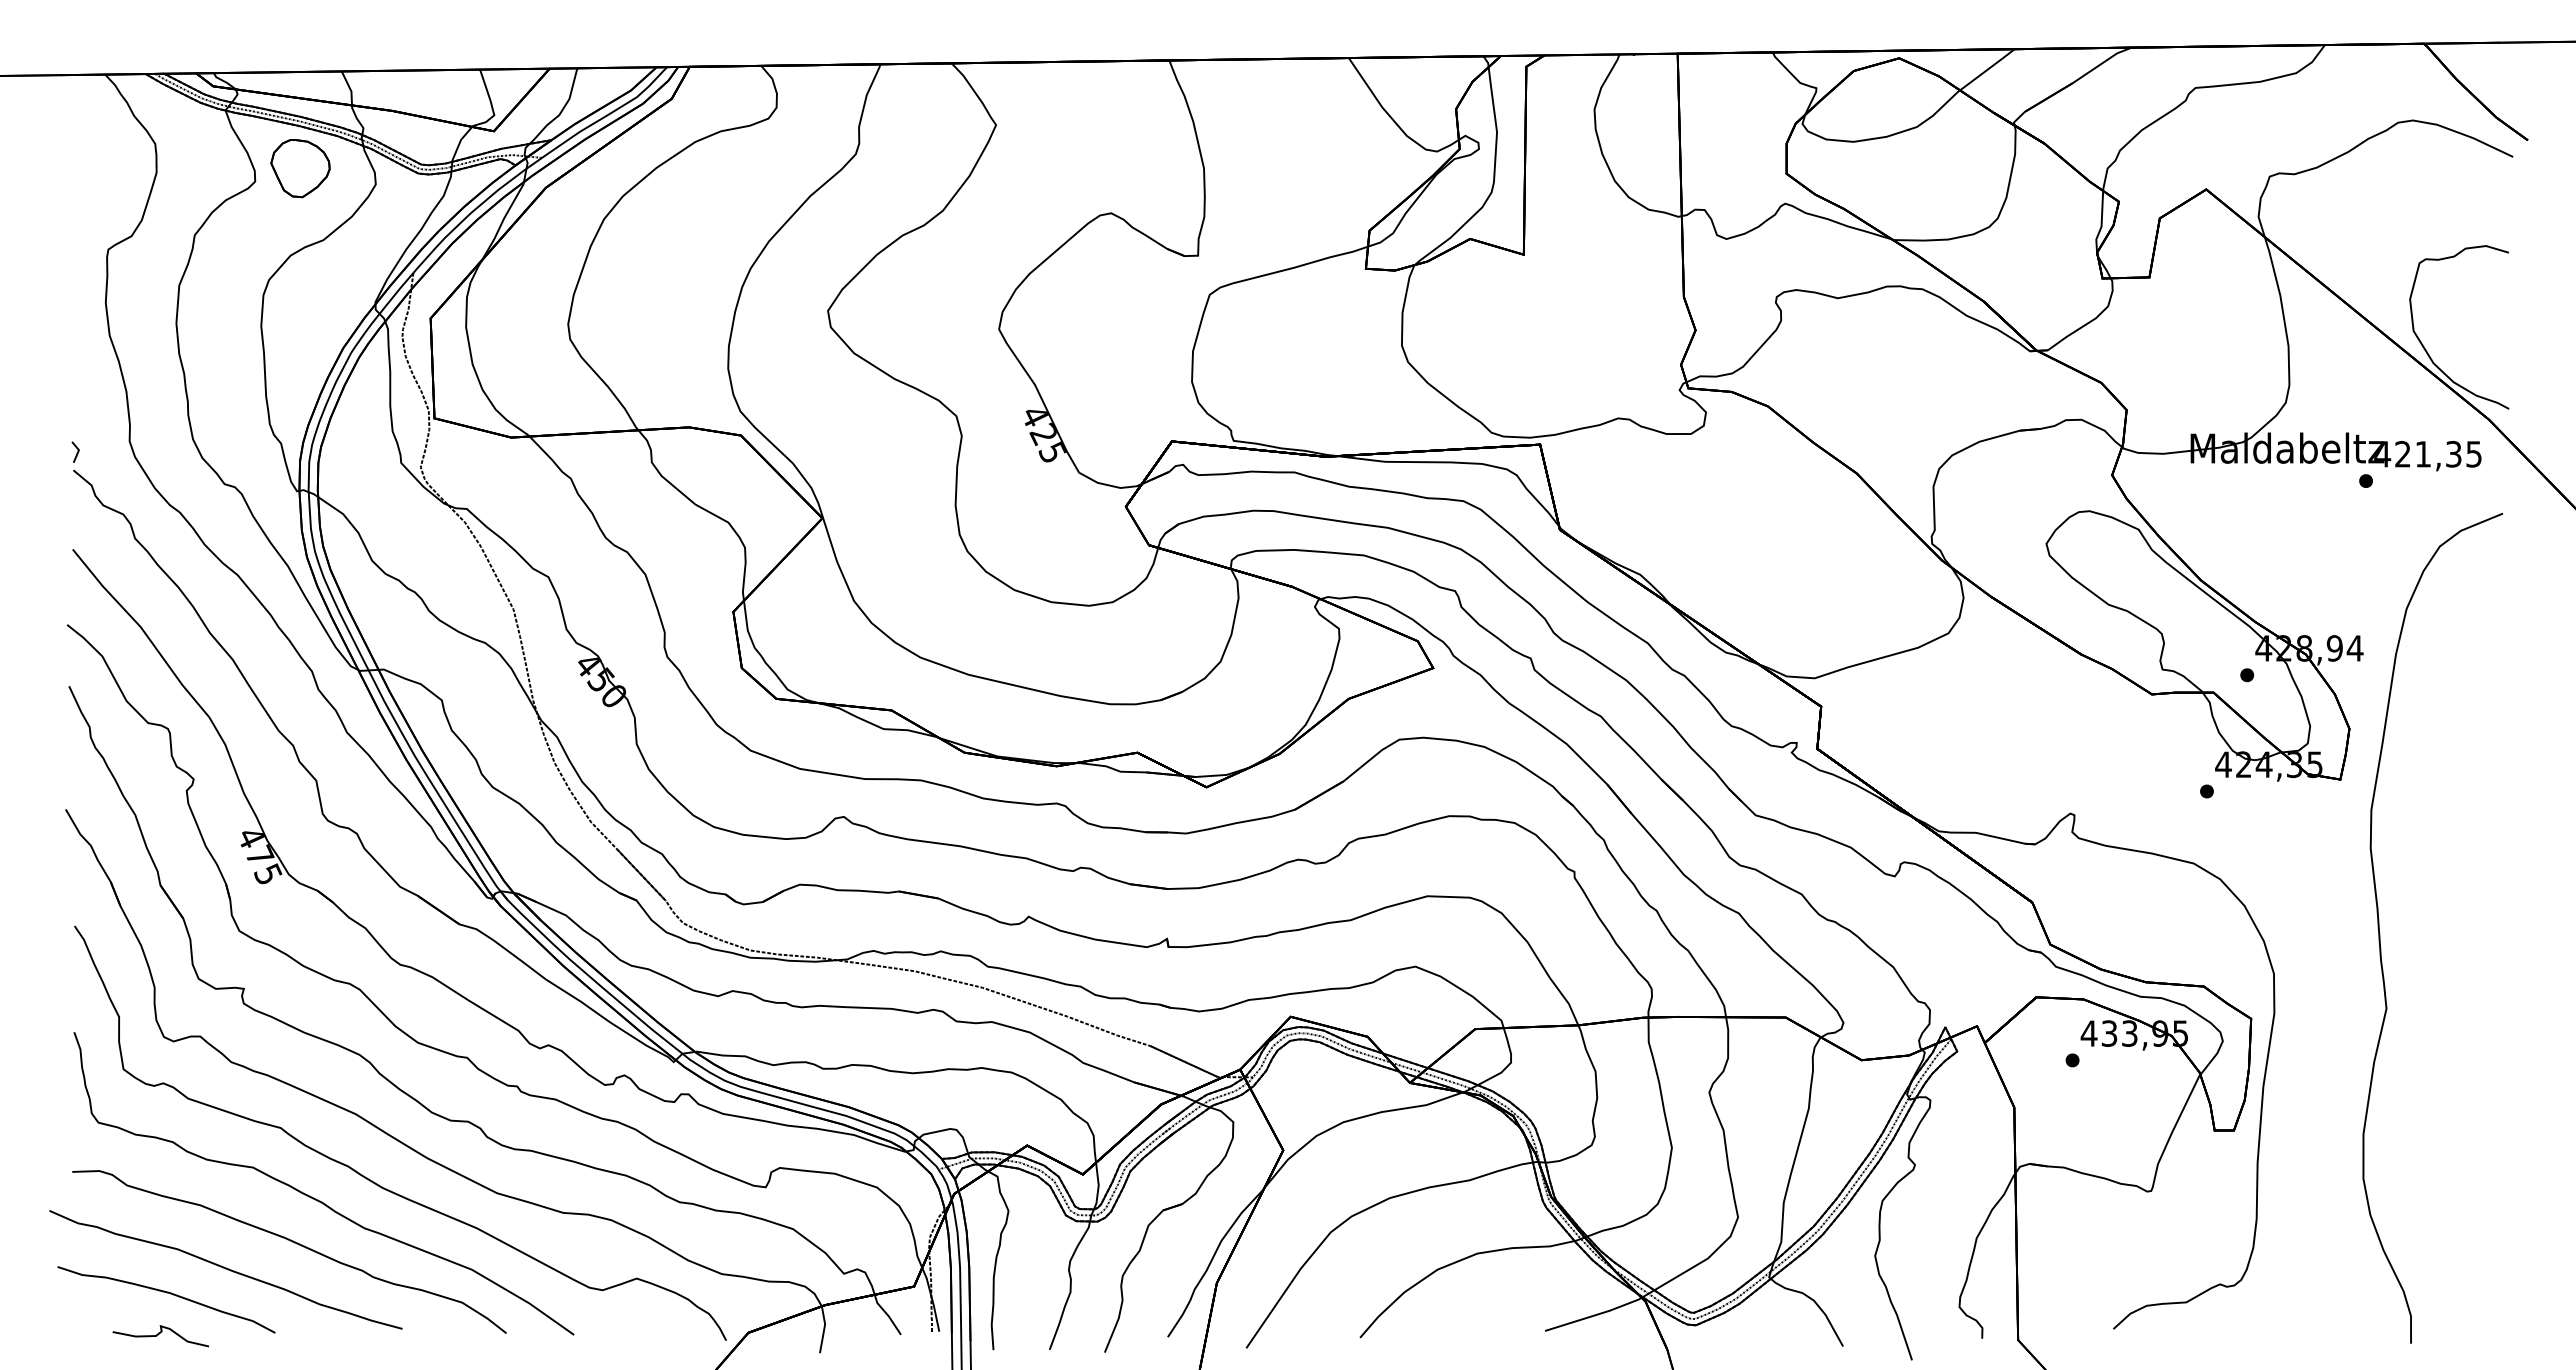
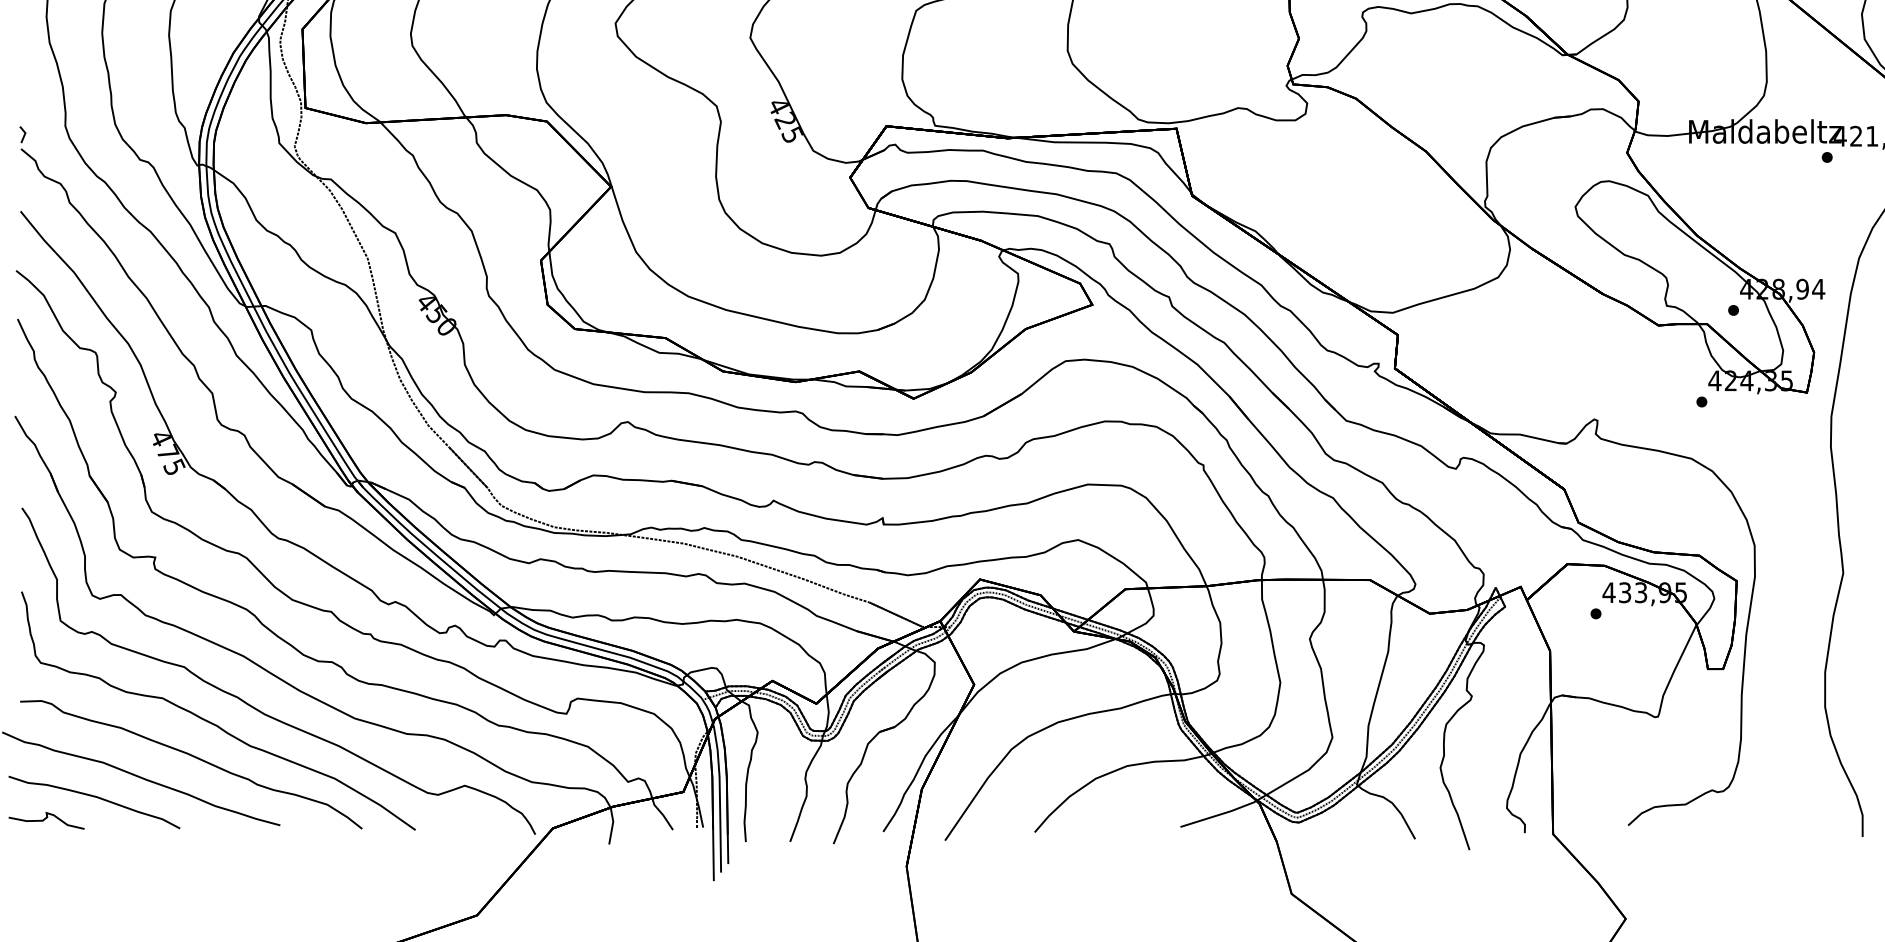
part: (160, 1336) -> (46, 821), moved

